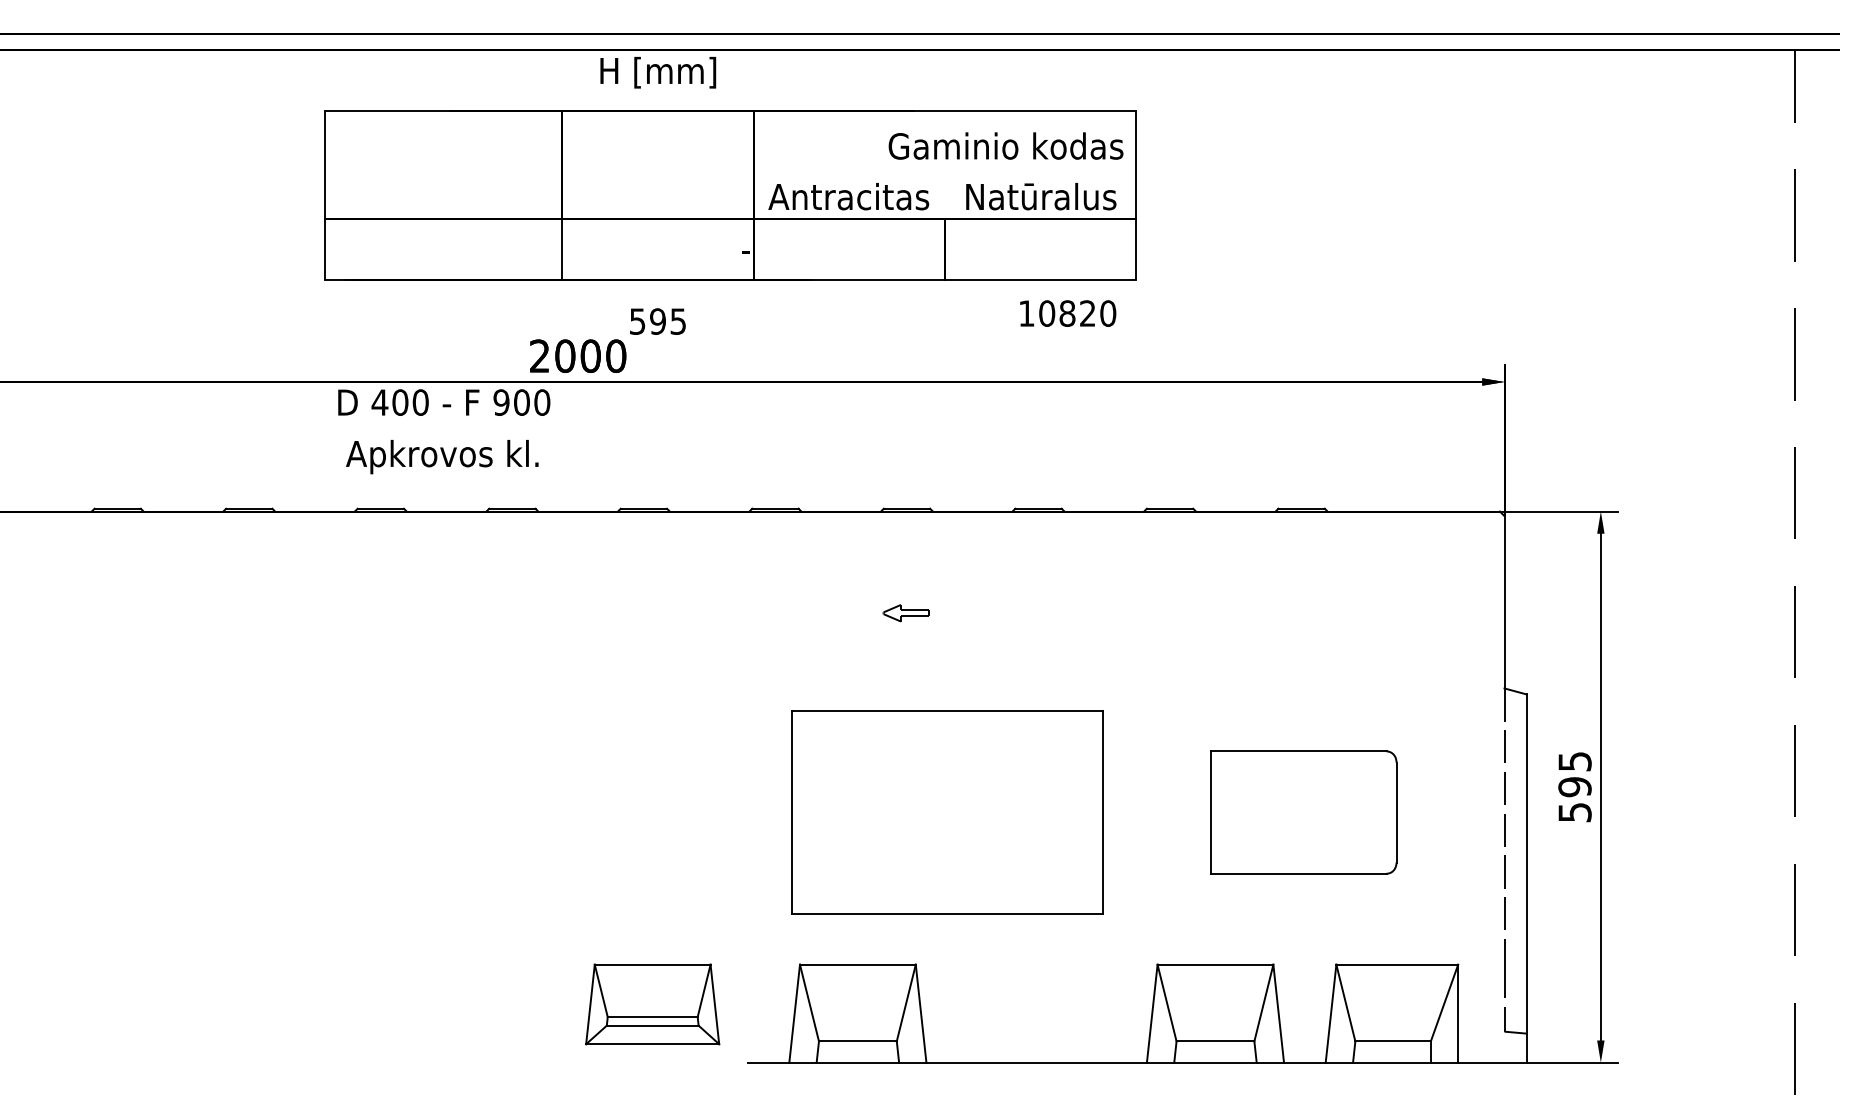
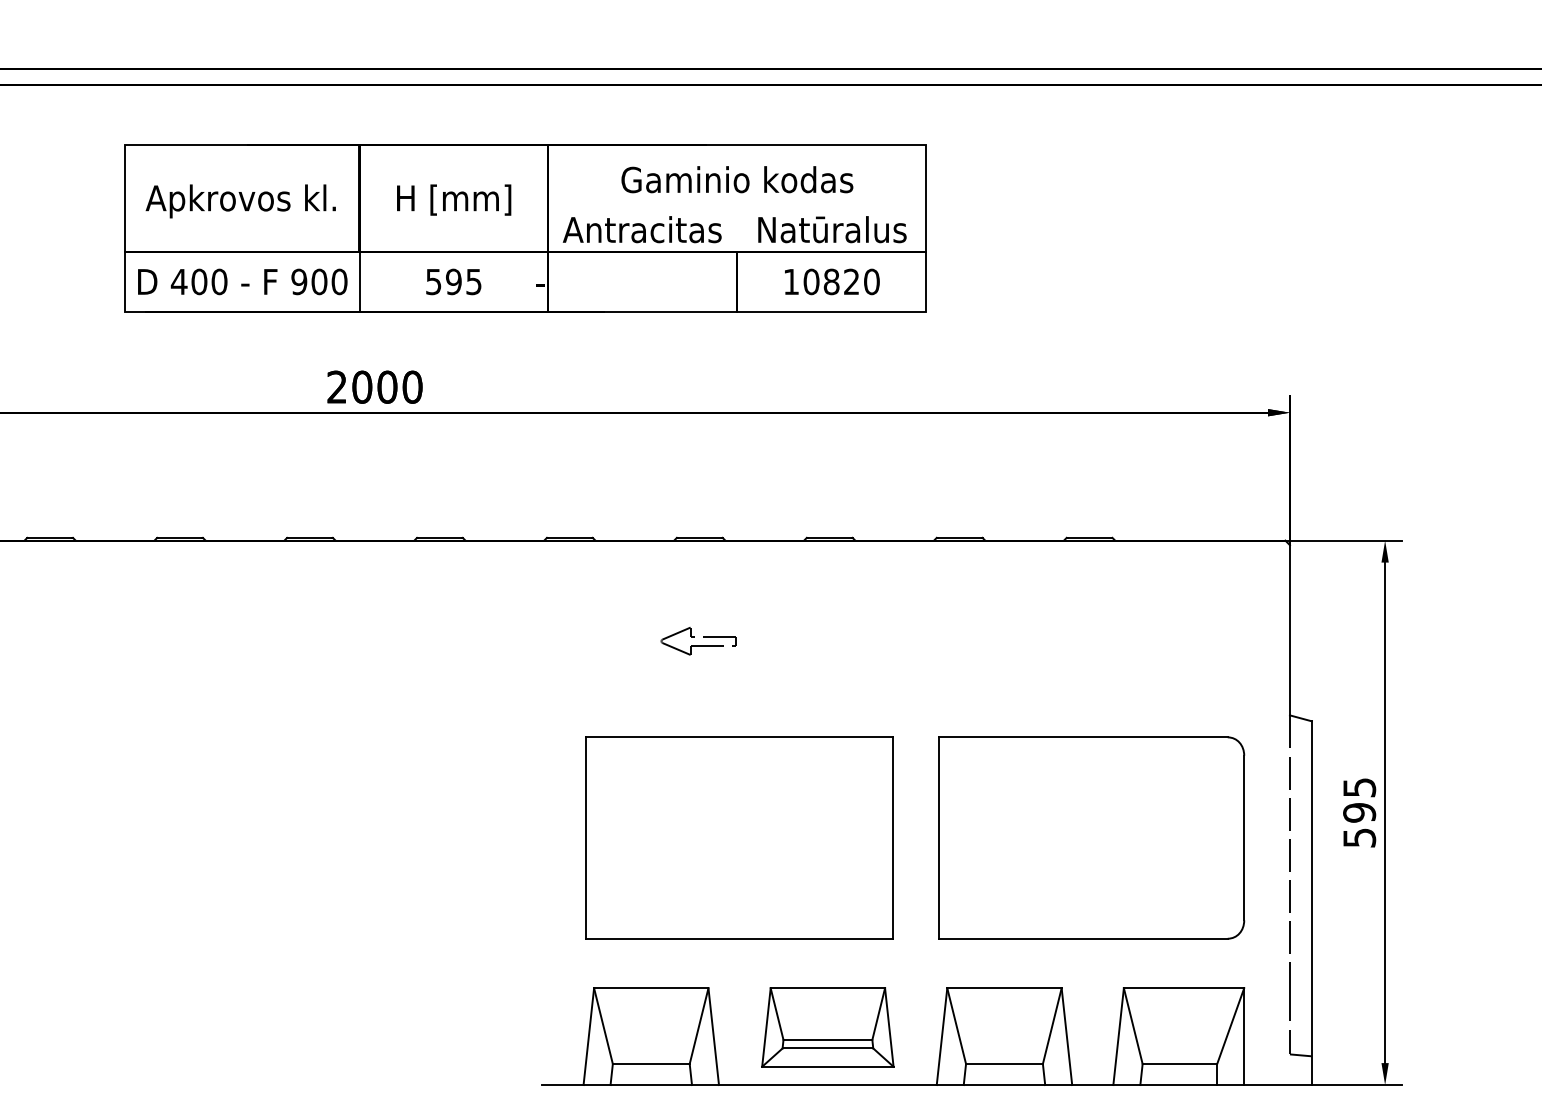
text: (658, 72) -> (454, 199), moved
text: (1005, 145) -> (736, 179), moved
text: (1068, 313) -> (832, 281), moved
text: (657, 321) -> (453, 281), moved
text: (444, 402) -> (242, 281), moved
text: (442, 457) -> (241, 201), moved
part: (905, 612) -> (698, 640), size x1.67
part: (1303, 812) -> (1091, 837), size x1.67
part: (652, 1004) -> (827, 1027), moved

